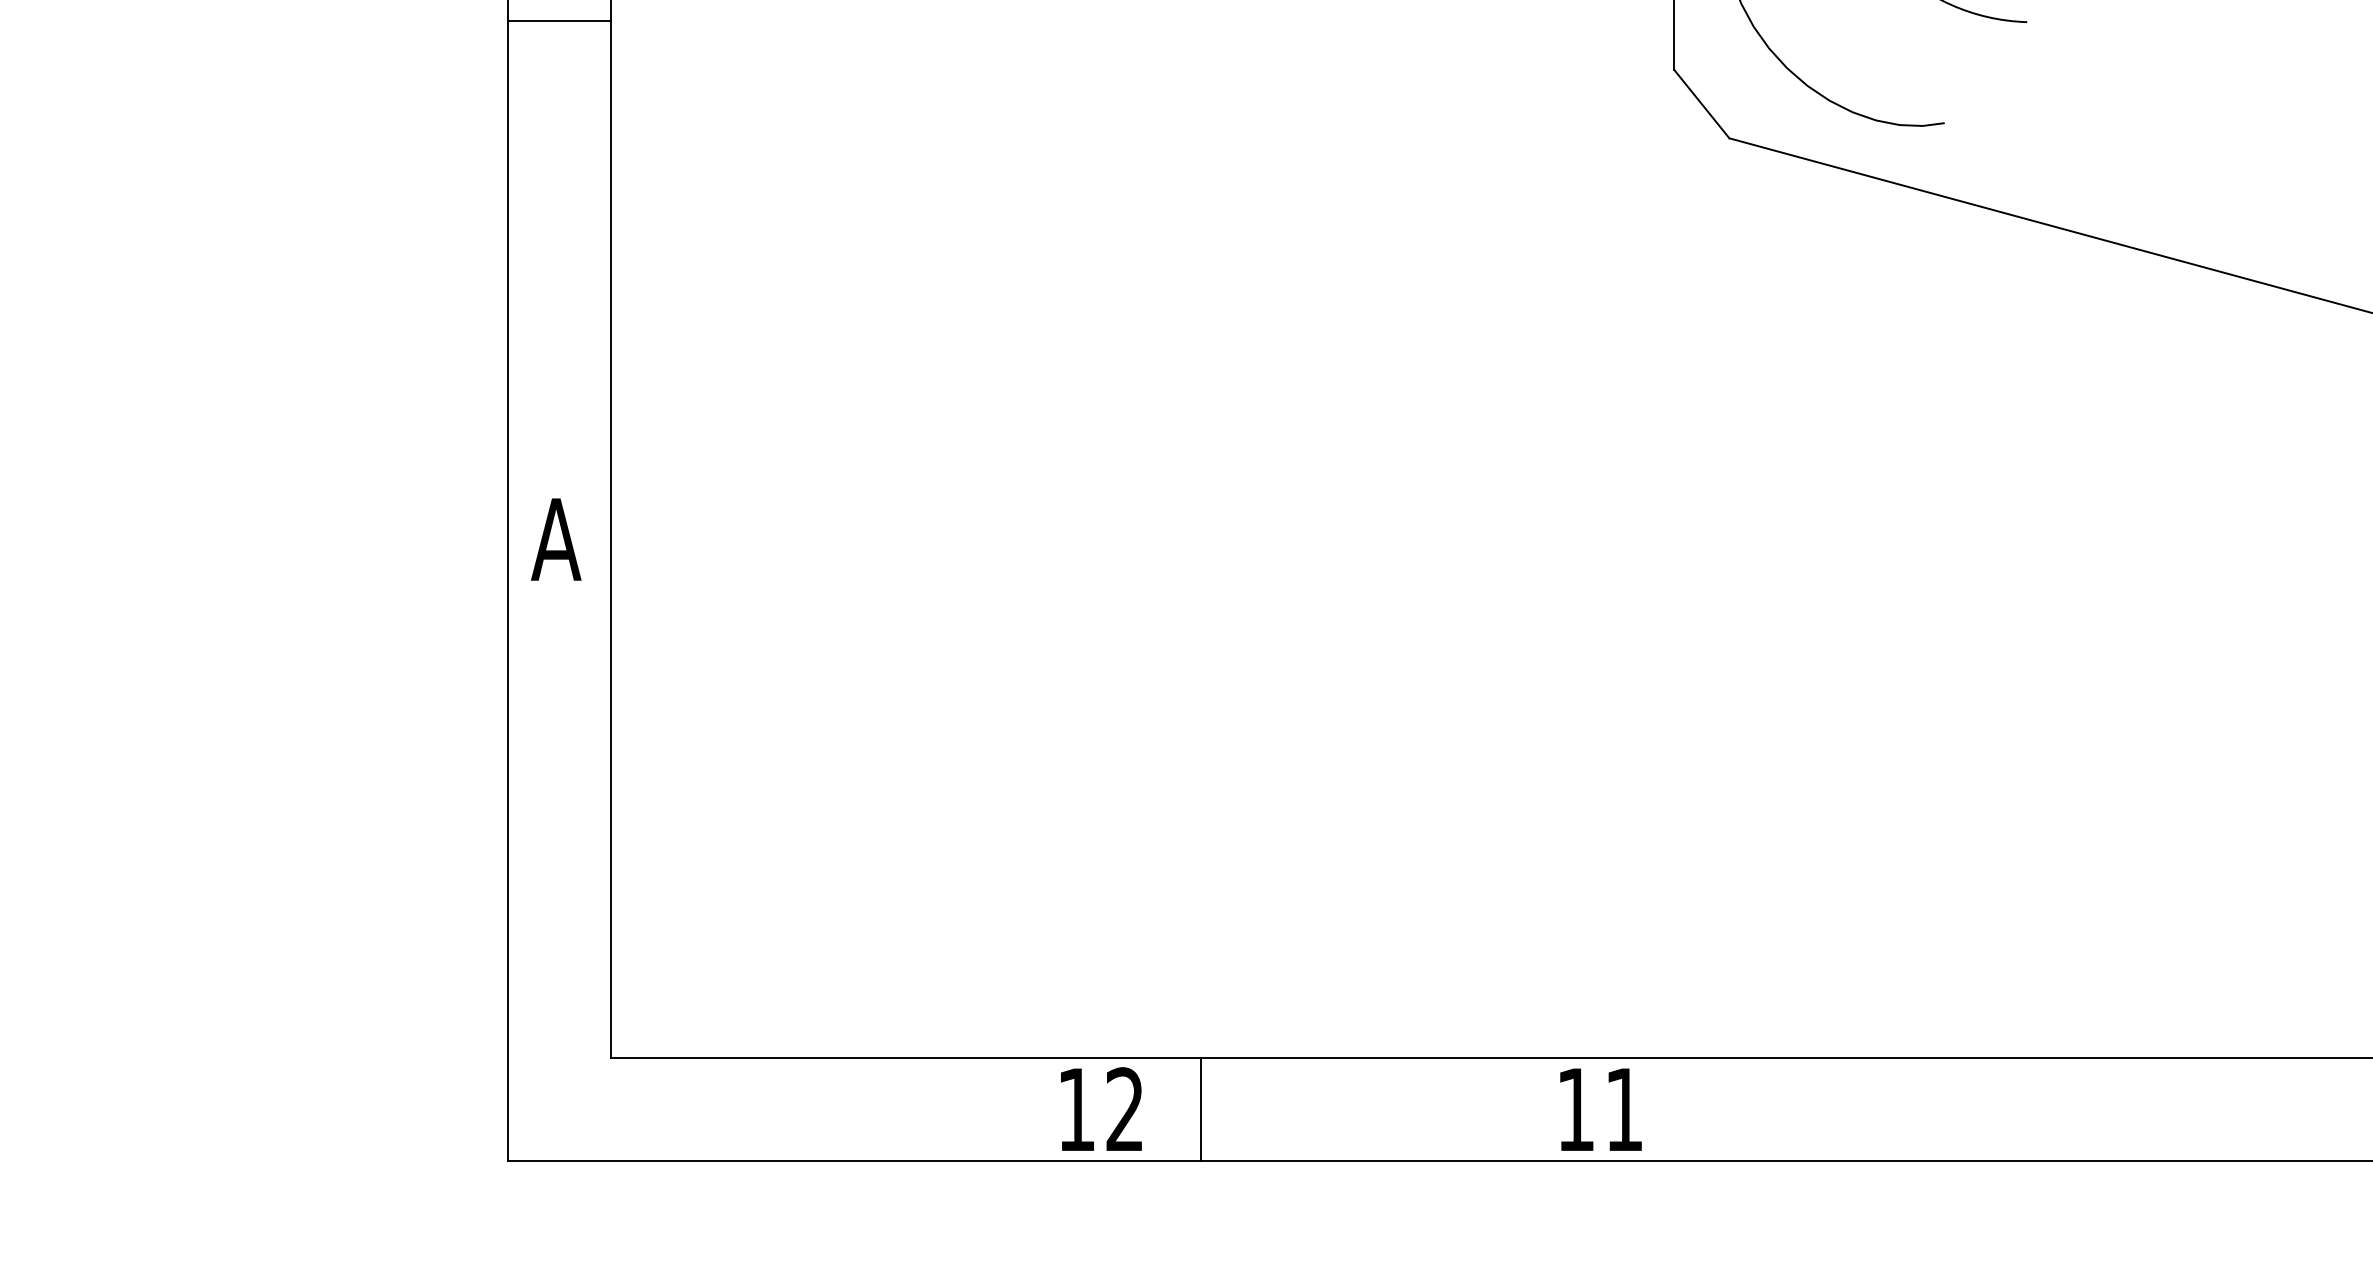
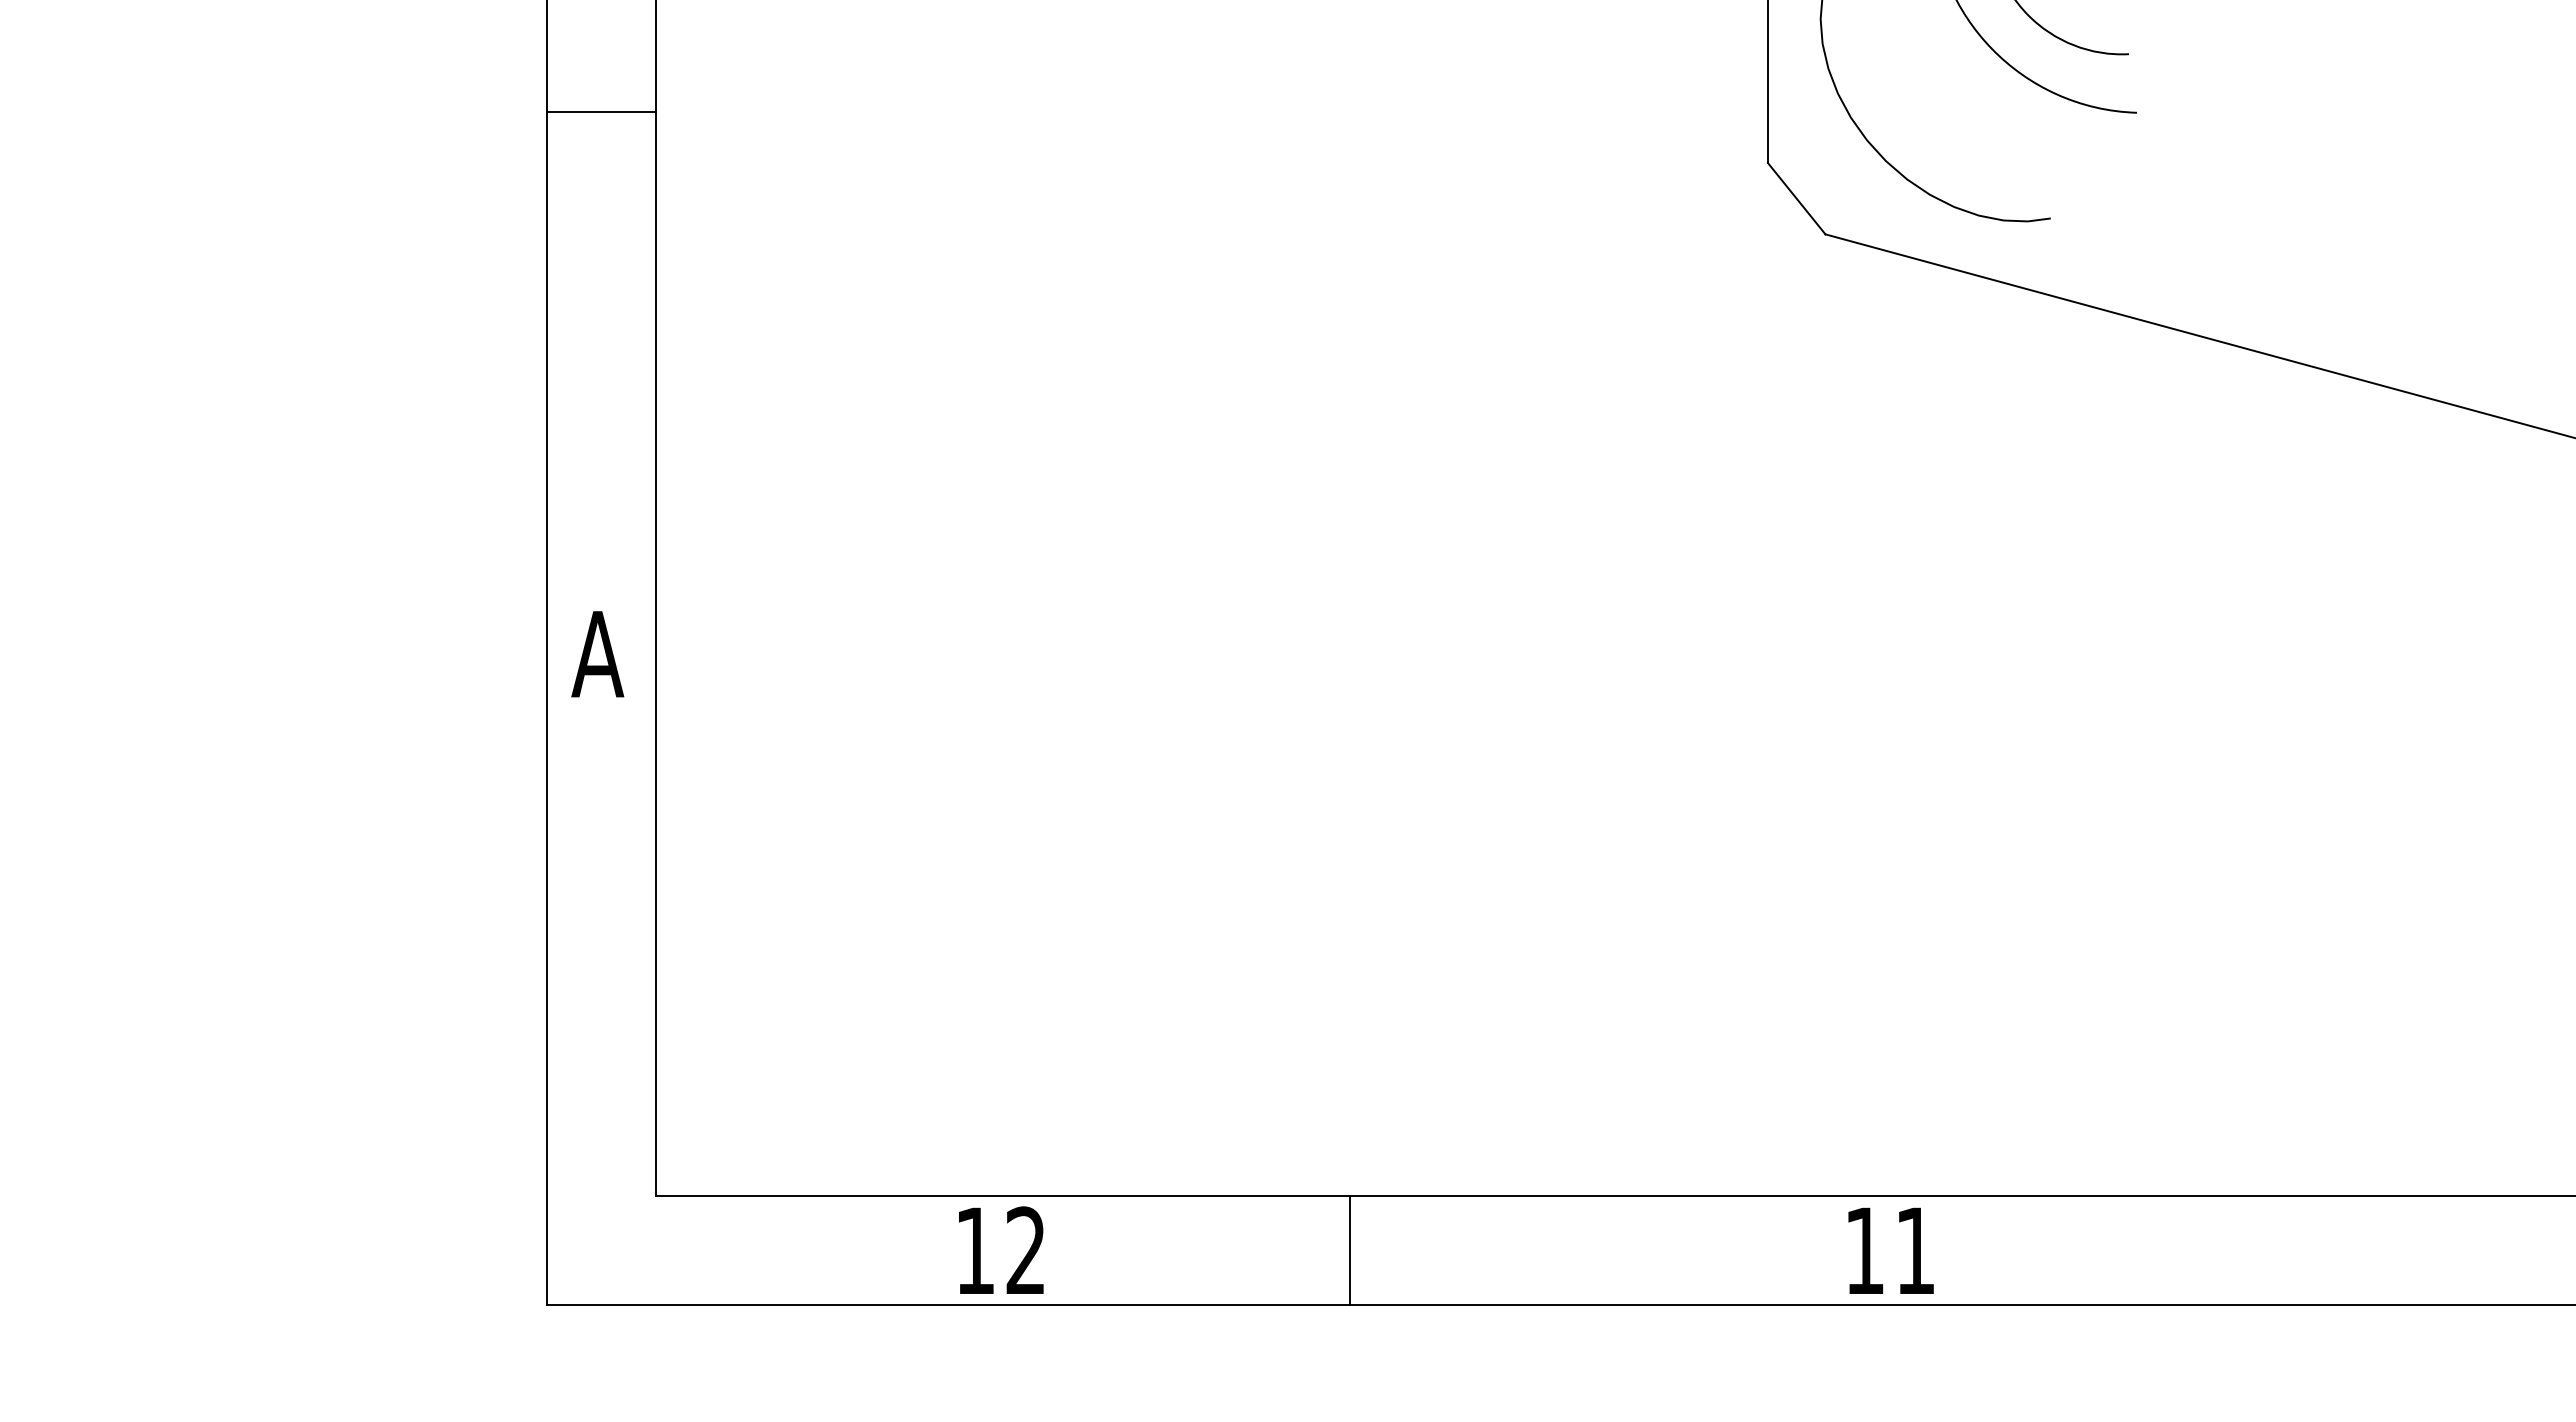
text: (1101, 1108) -> (1001, 1249), moved
line: (1200, 1109) -> (1349, 1250), moved
text: (1600, 1109) -> (1890, 1250), moved

